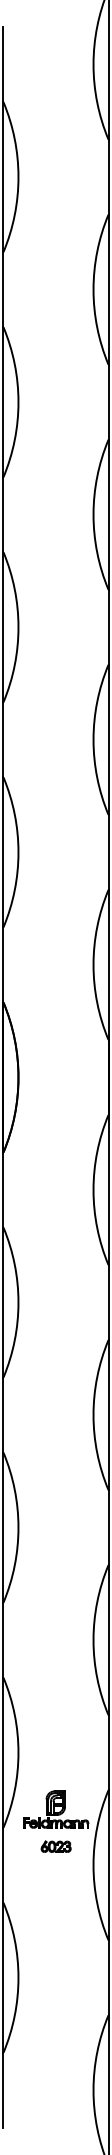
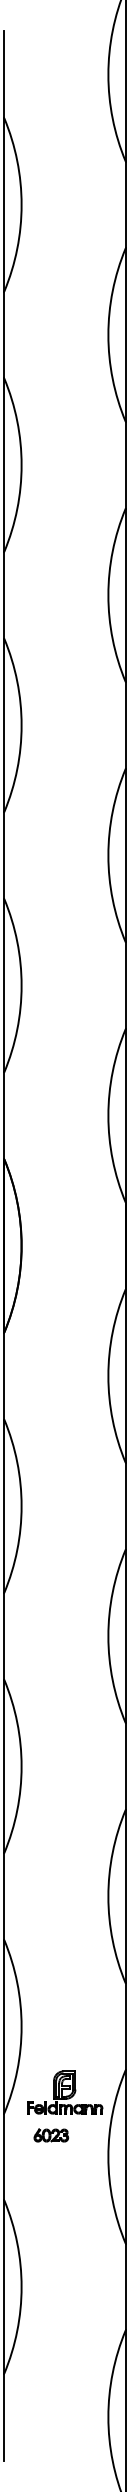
part: (55, 1846) -> (50, 2135), moved

